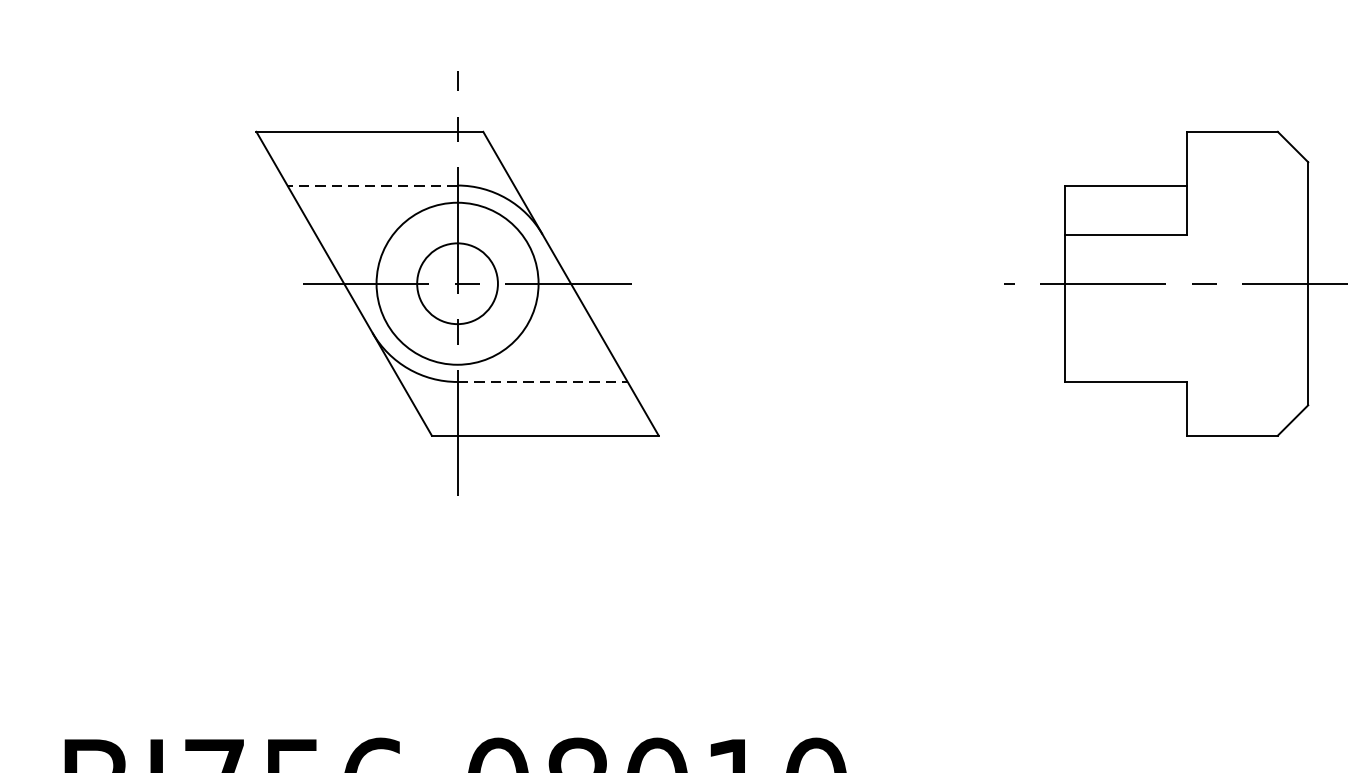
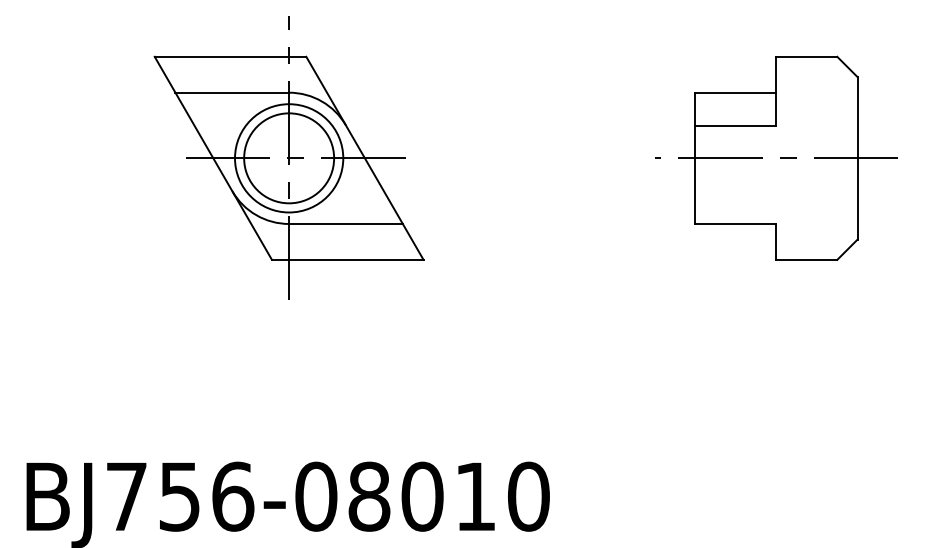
line: (372, 185) -> (232, 92), dashed -> solid
circle: (458, 283) -> (289, 158), size x1.67
line: (541, 381) -> (345, 223), dashed -> solid

